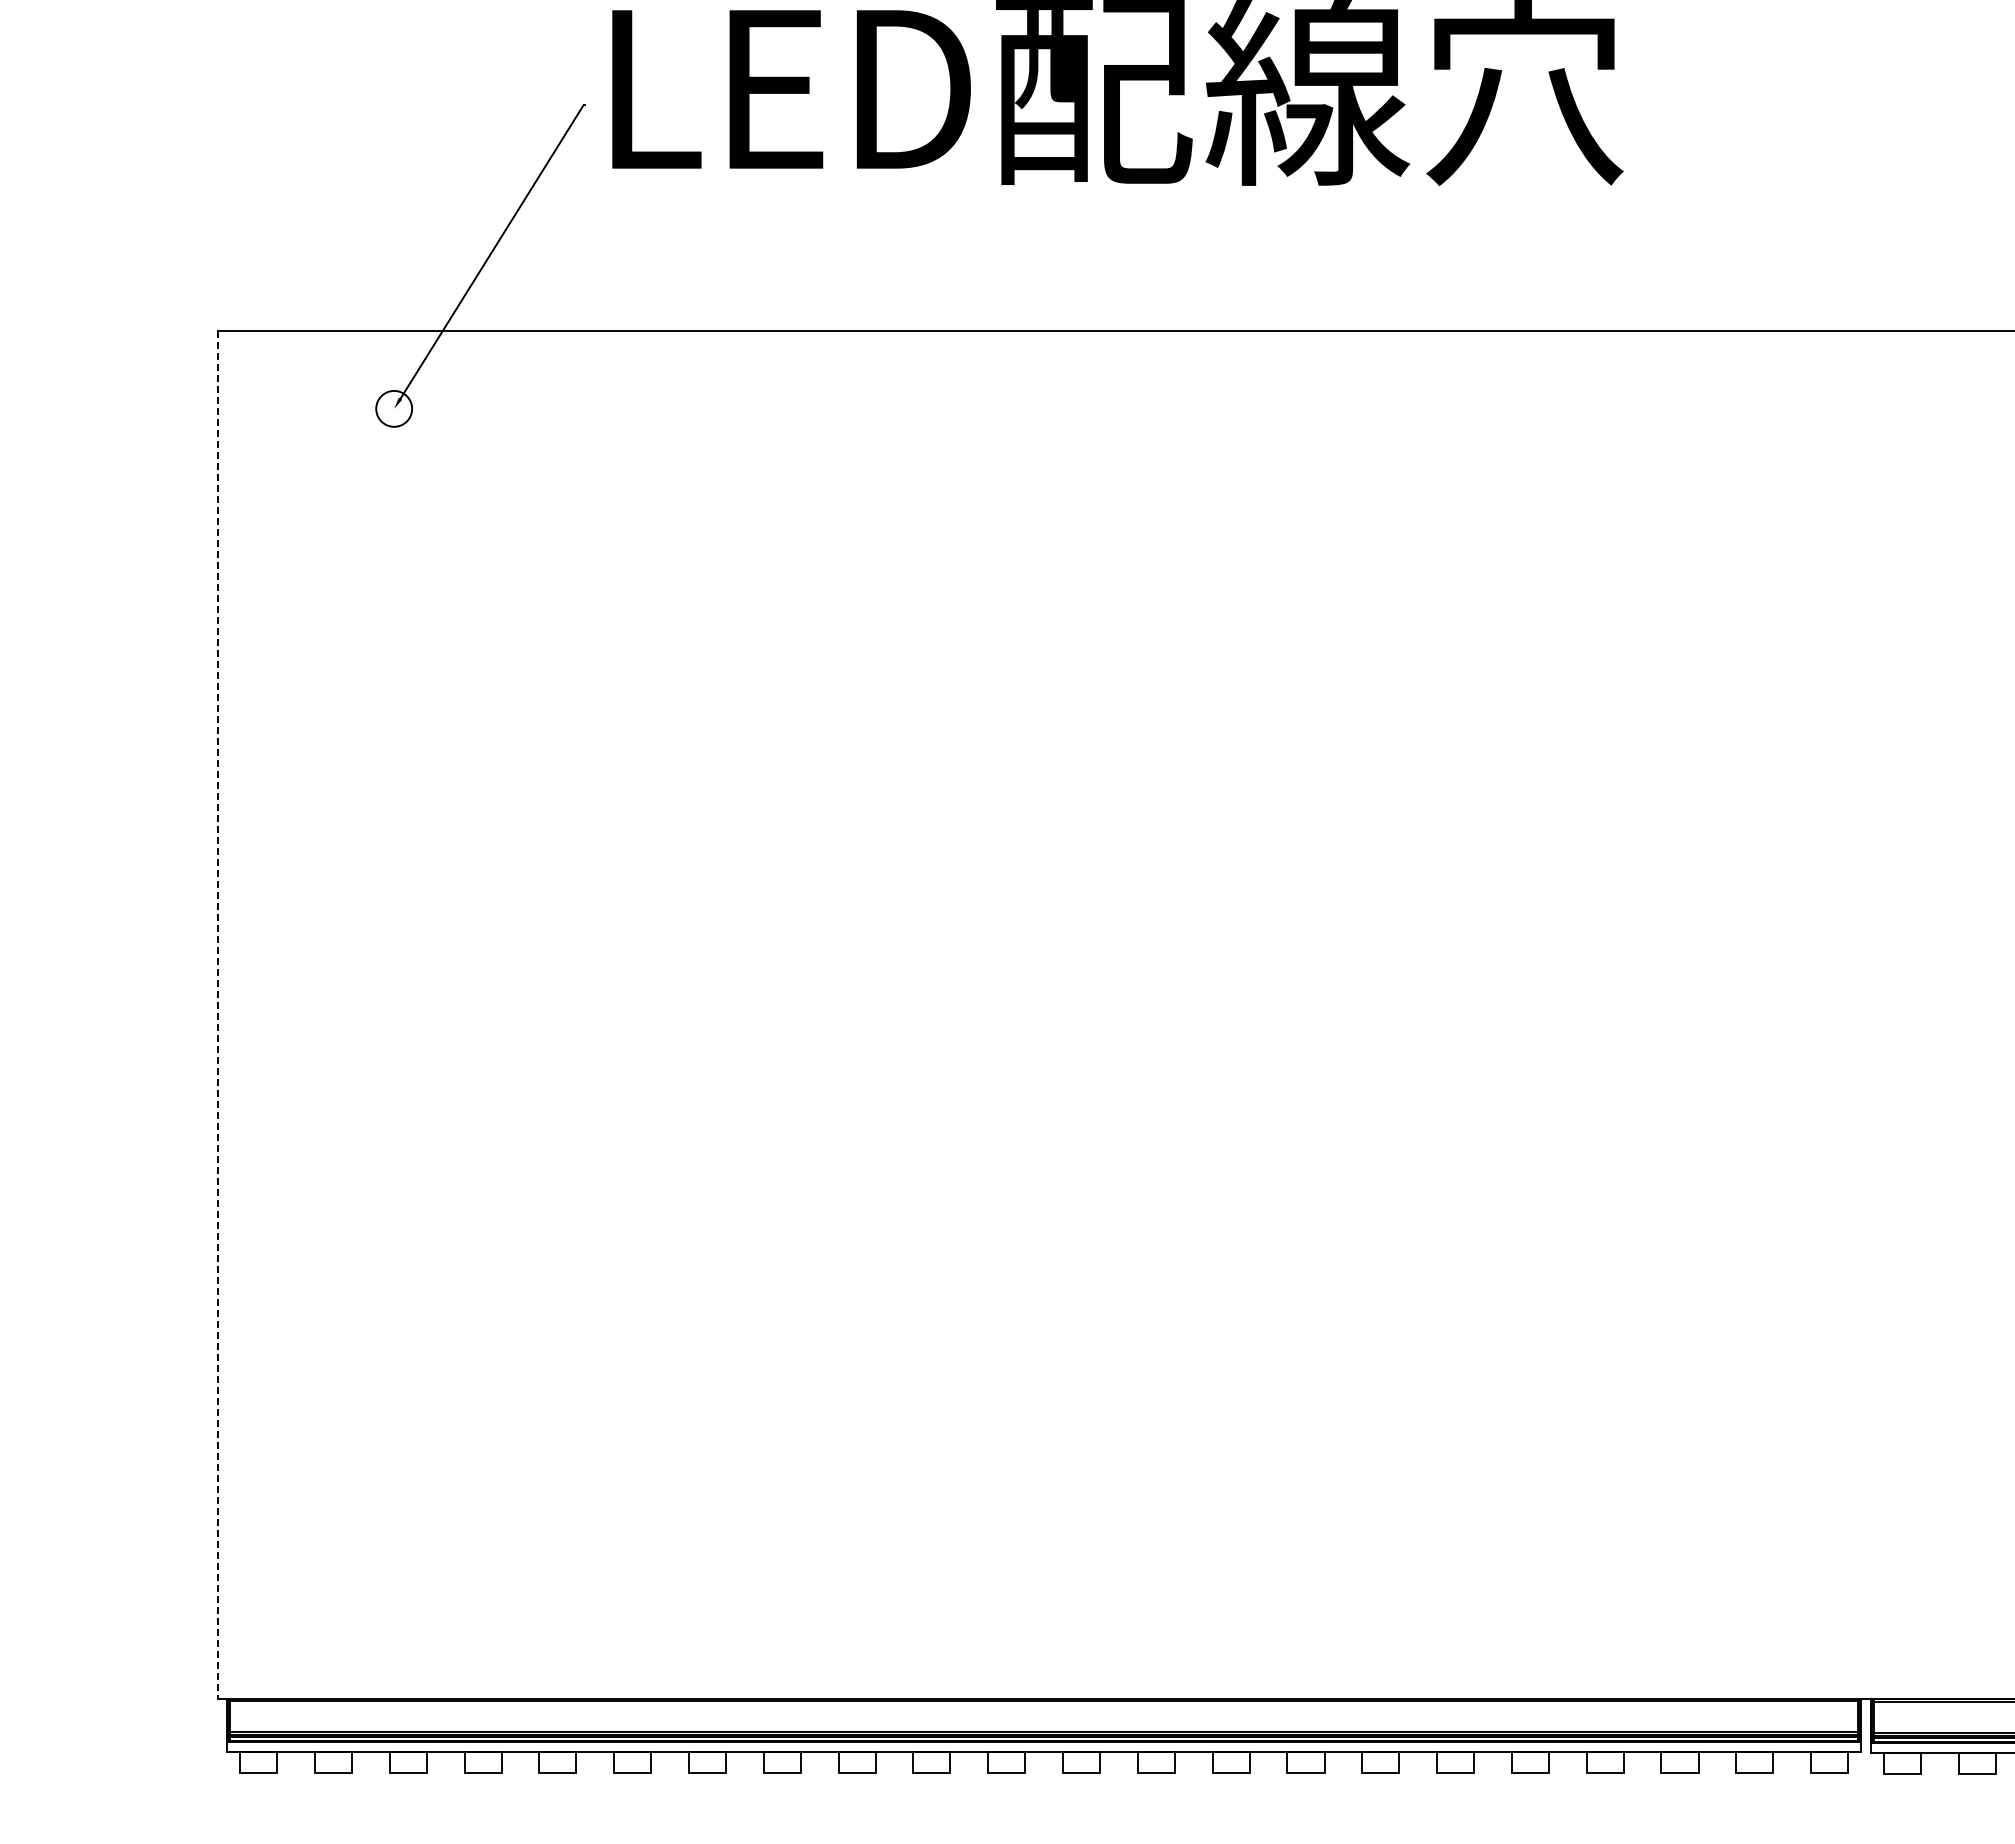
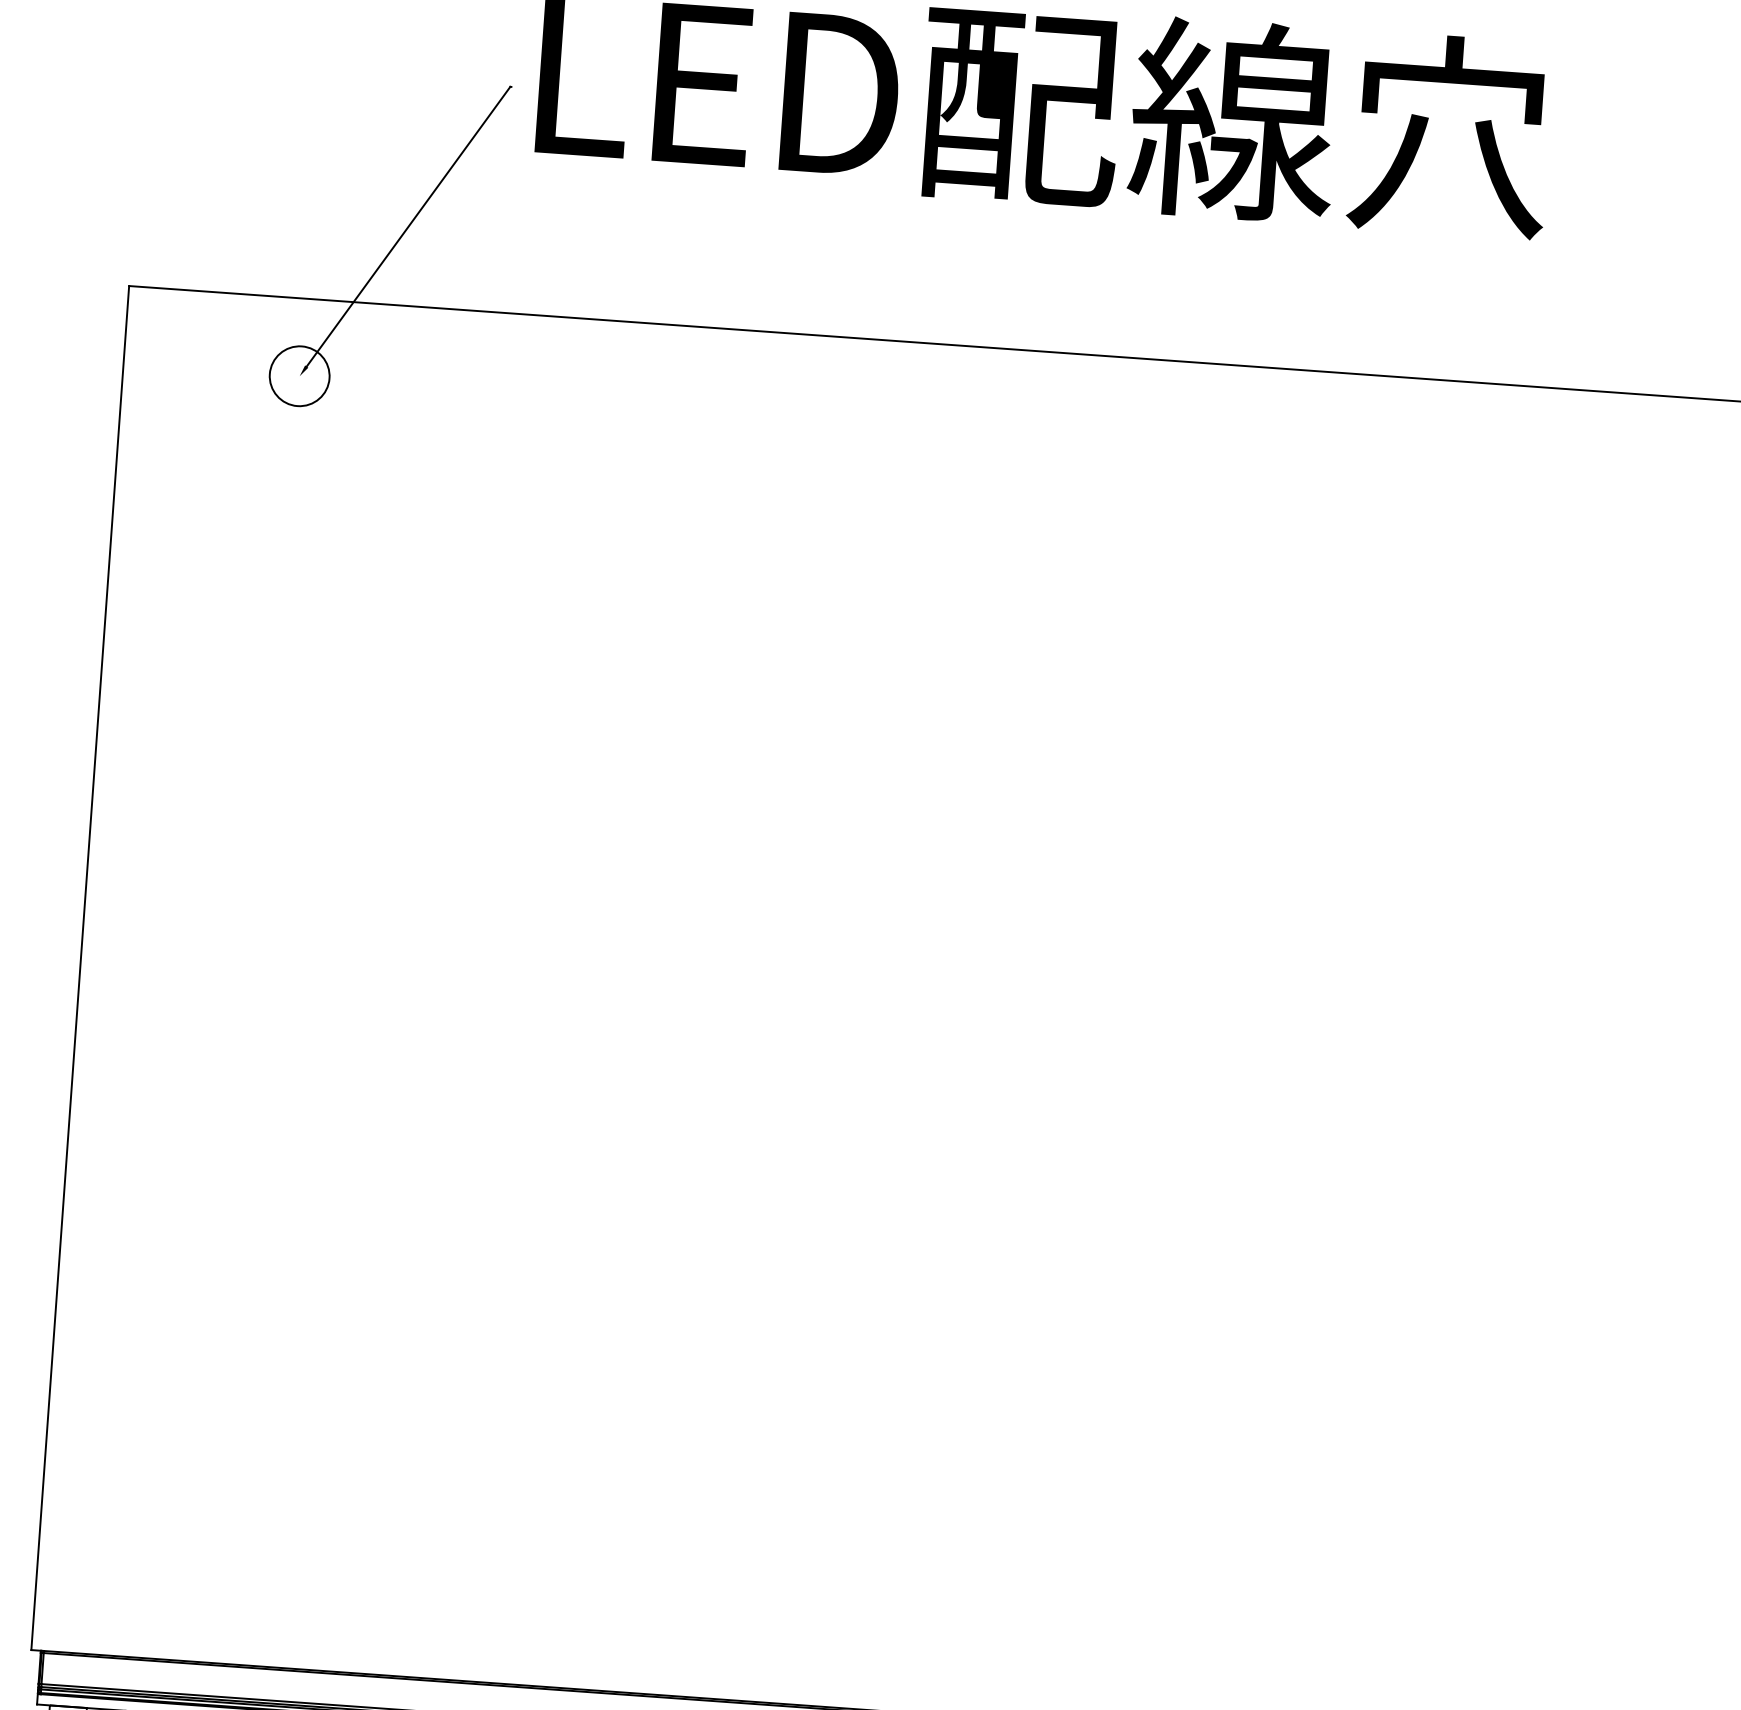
circle: (394, 408) -> (300, 375), size x1.67
line: (217, 1014) -> (80, 967), dashed -> solid

